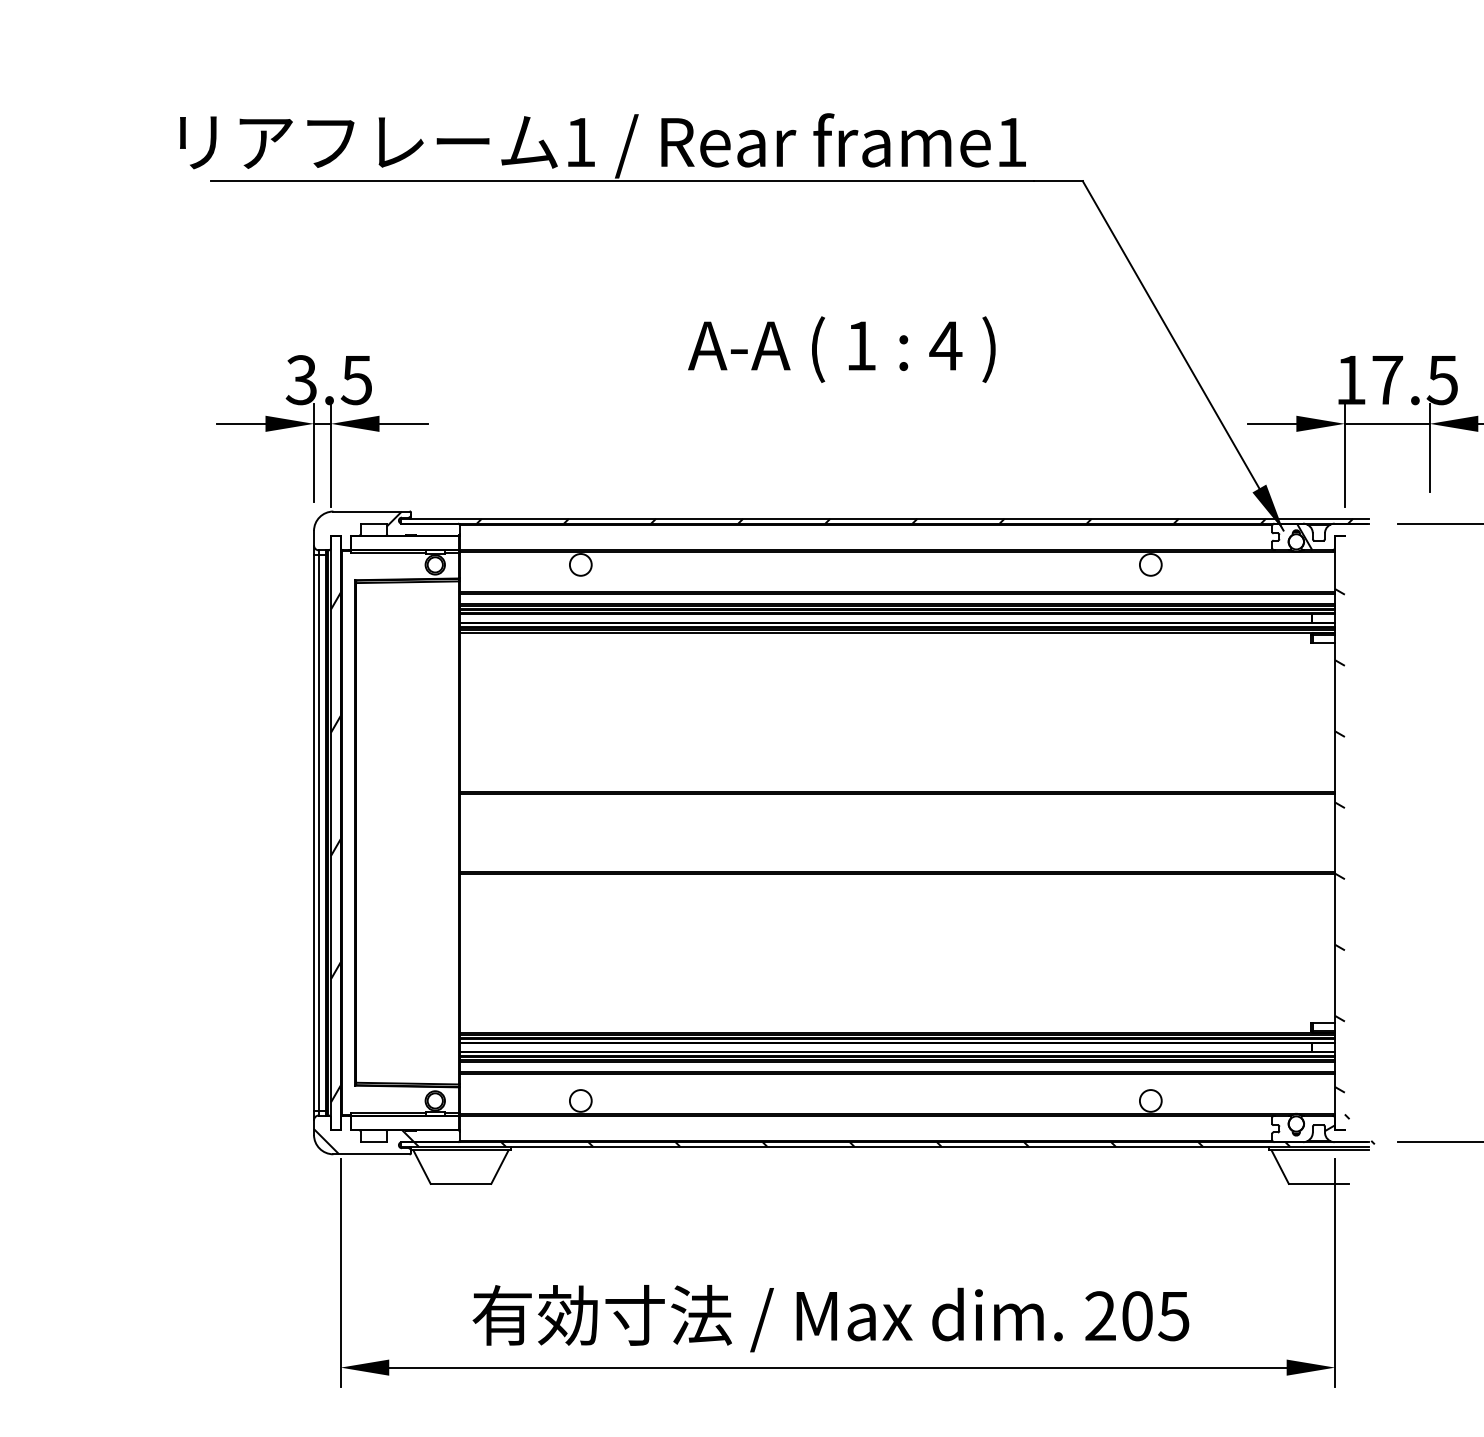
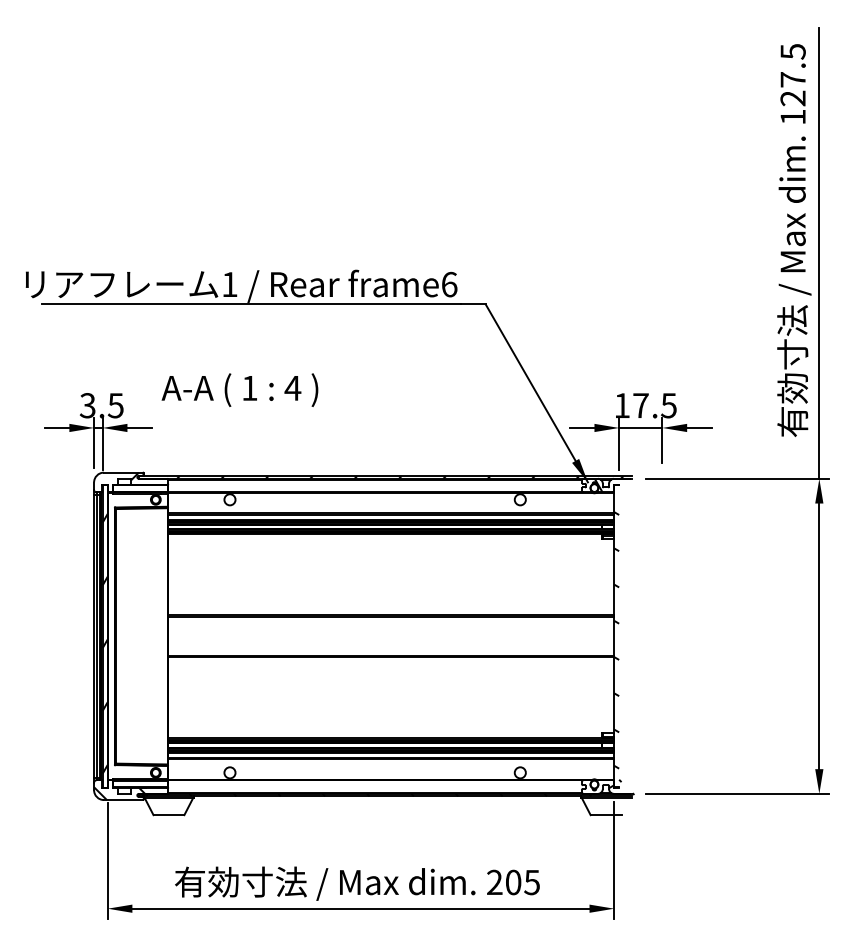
text: (1011, 142) -> (449, 284), frame1 -> frame6
text: (840, 348) -> (239, 389), moved

